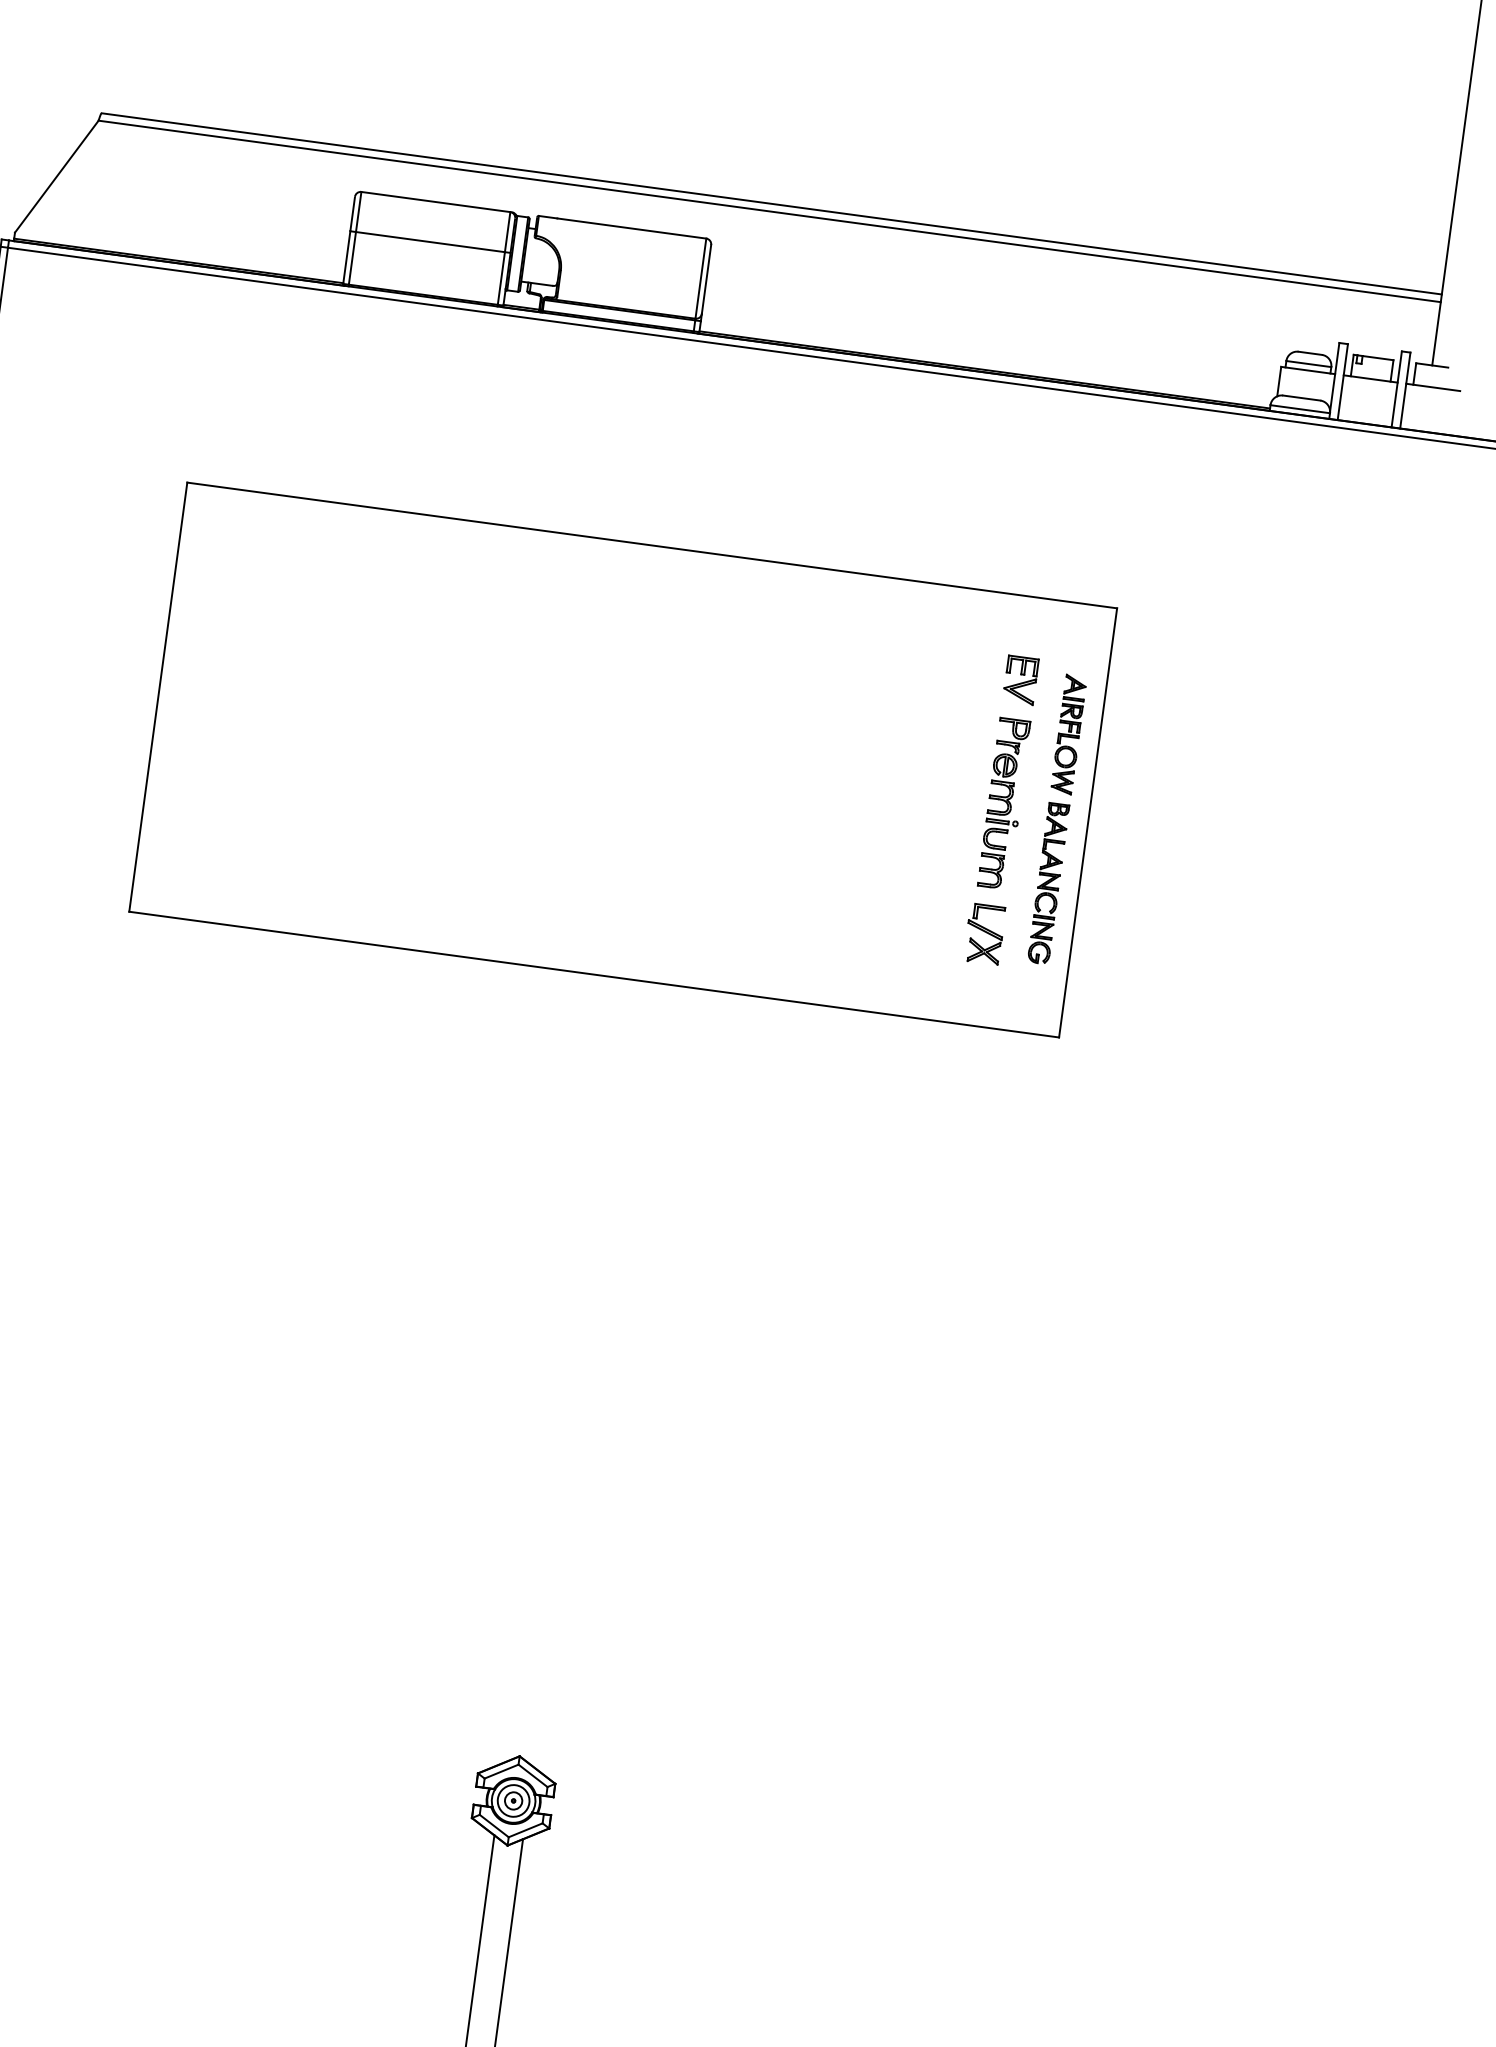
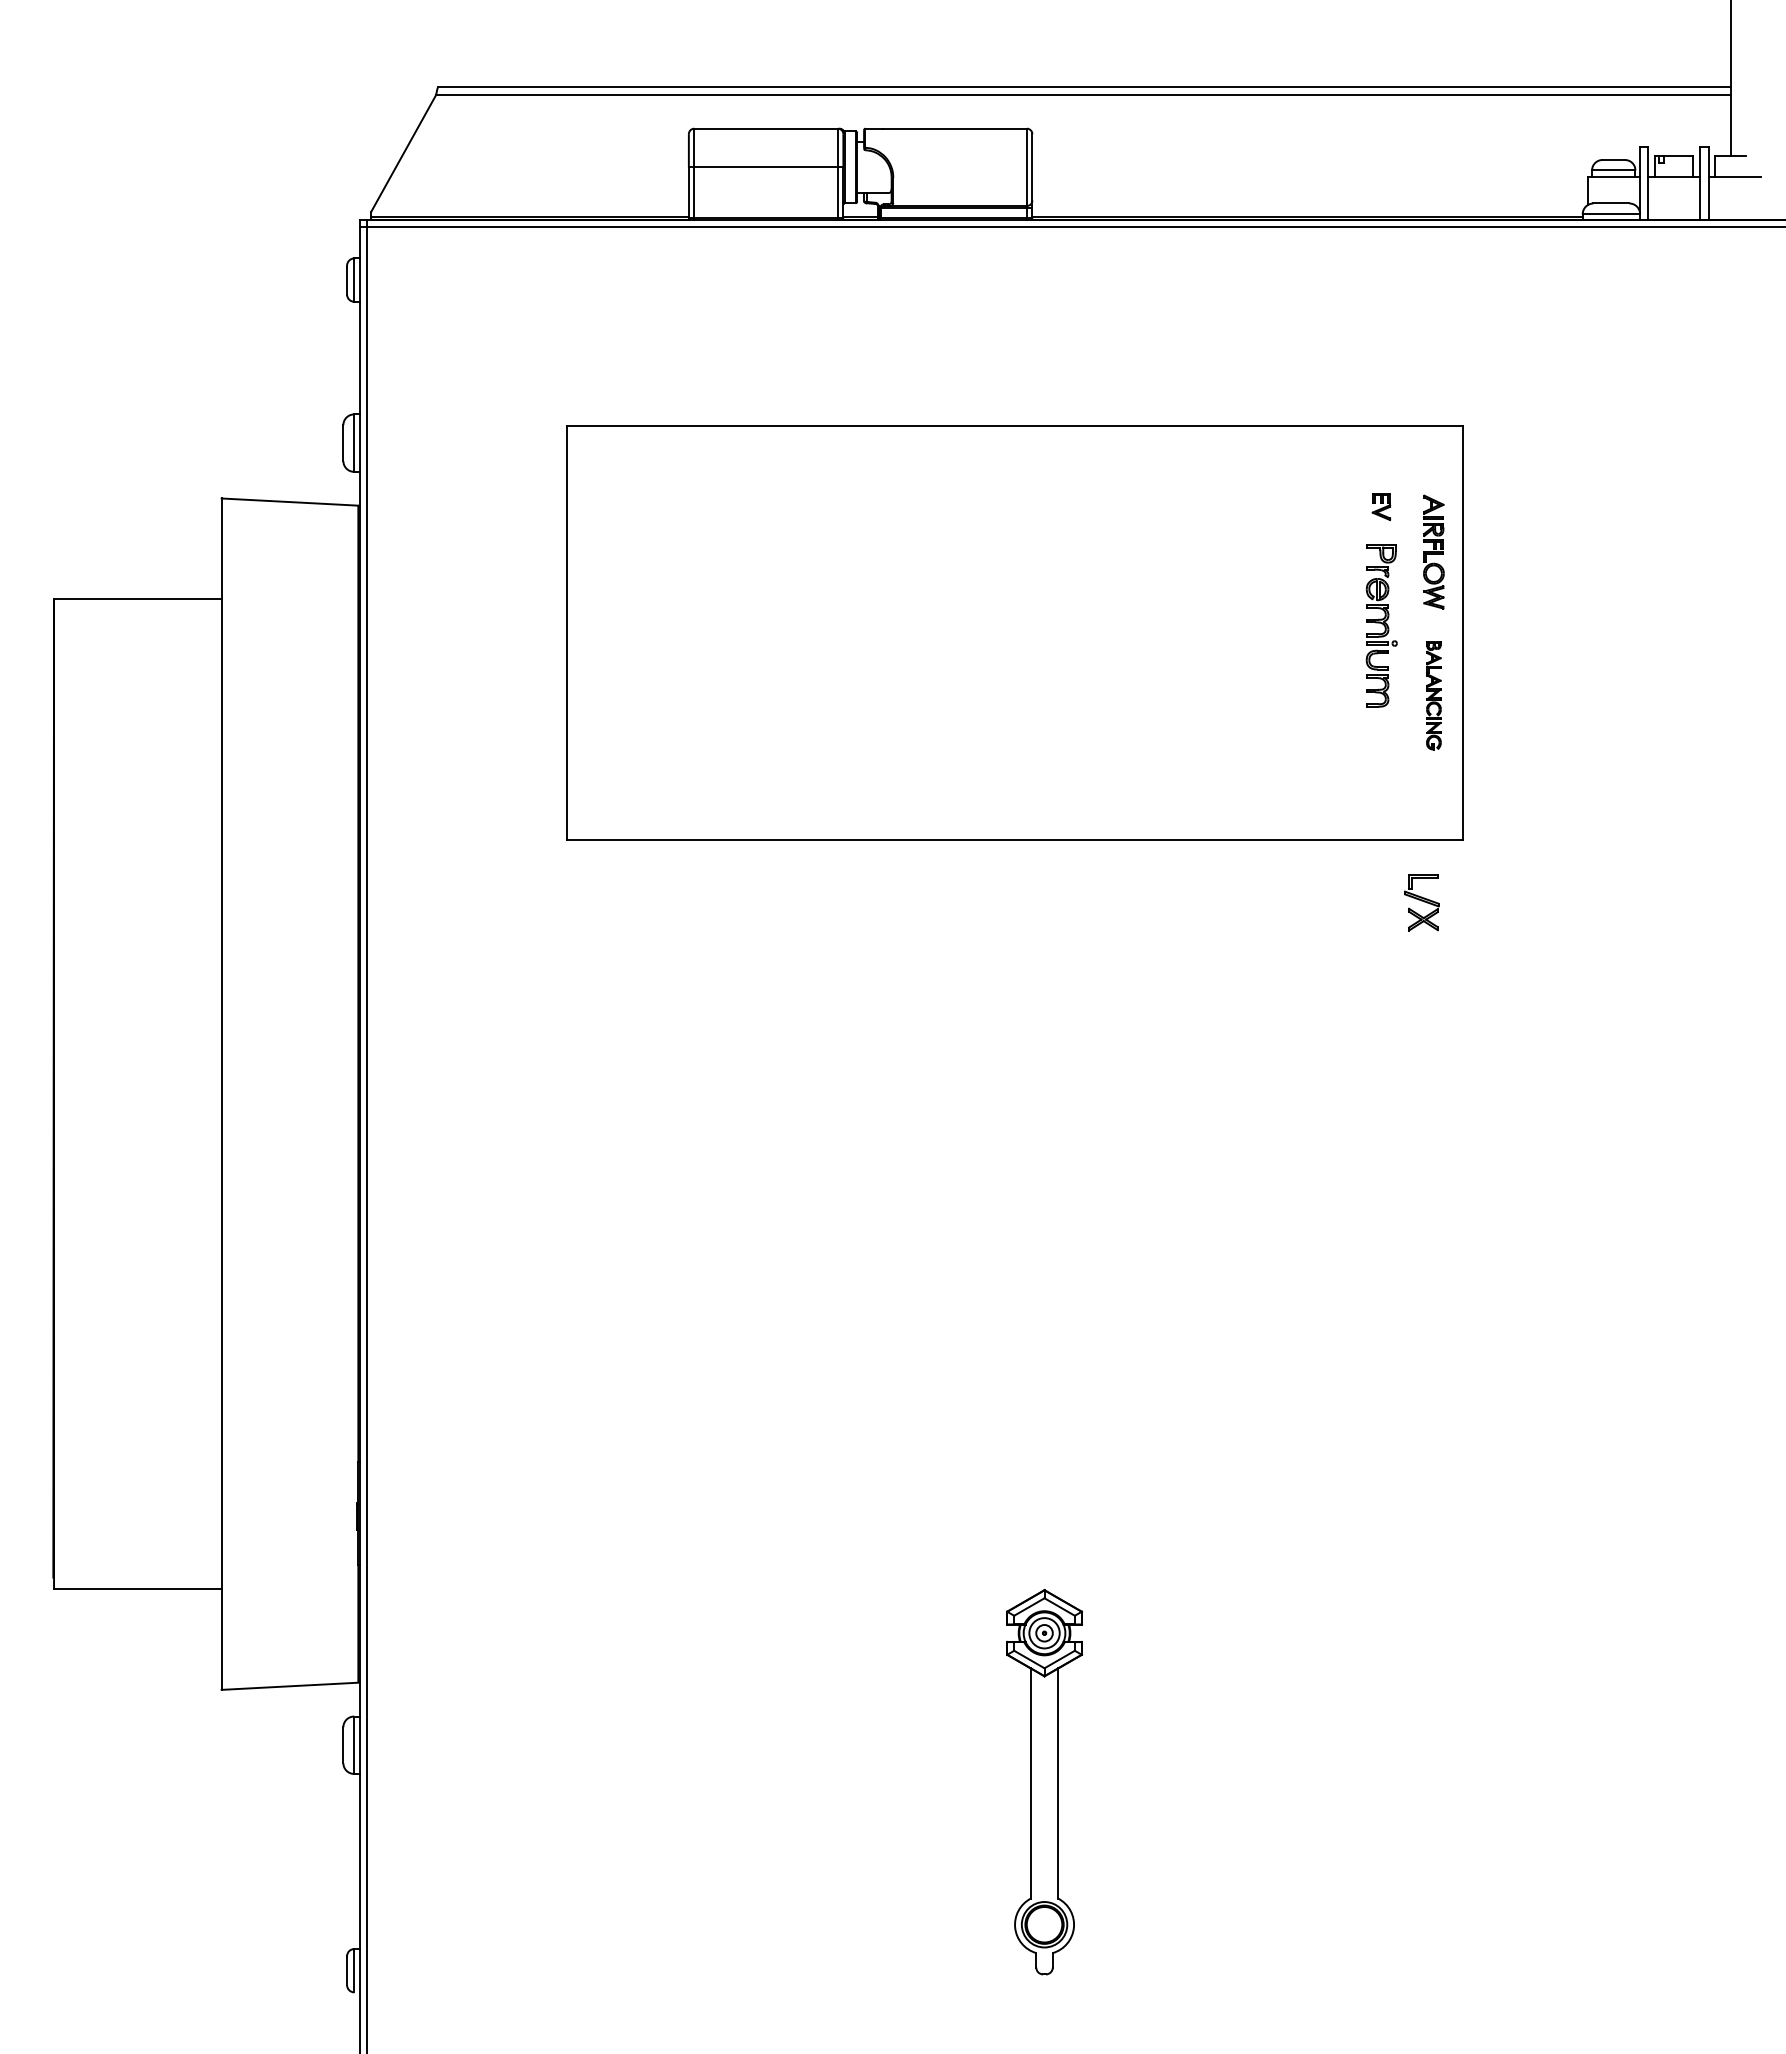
part: (1020, 679) -> (1381, 506), size x0.6
part: (1048, 883) -> (1433, 695), size x0.7
part: (984, 933) -> (1421, 902), moved

